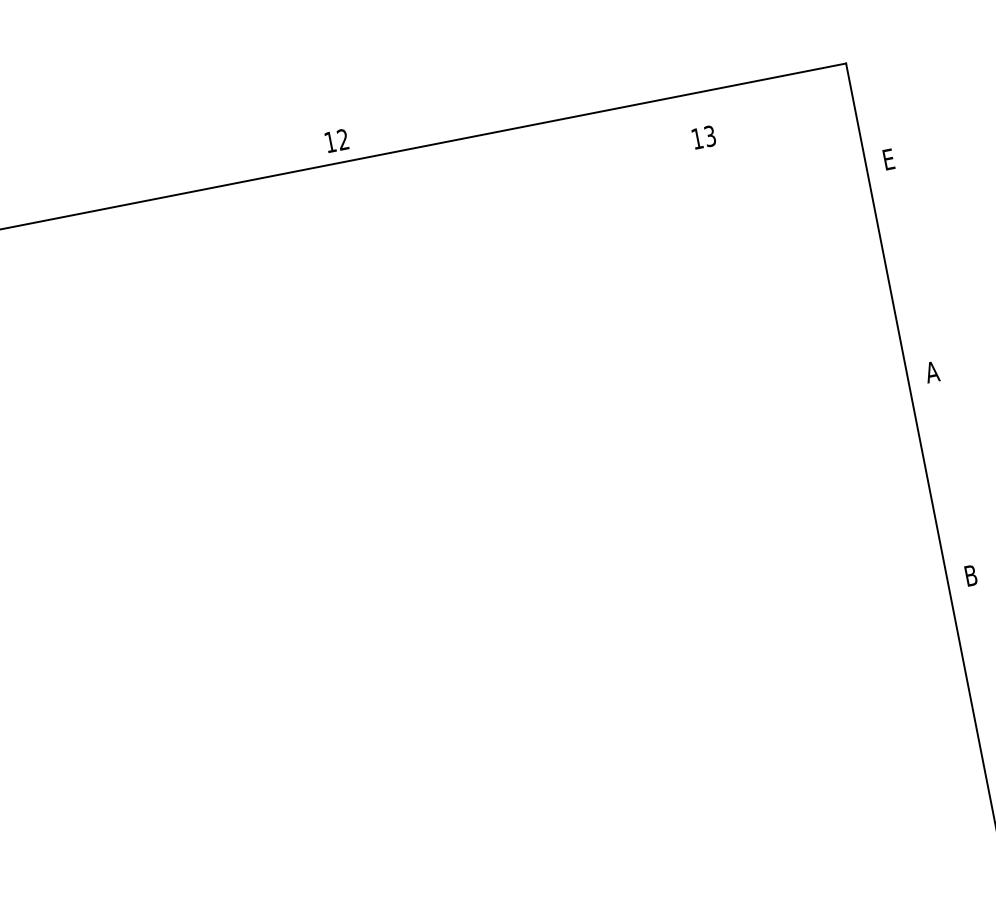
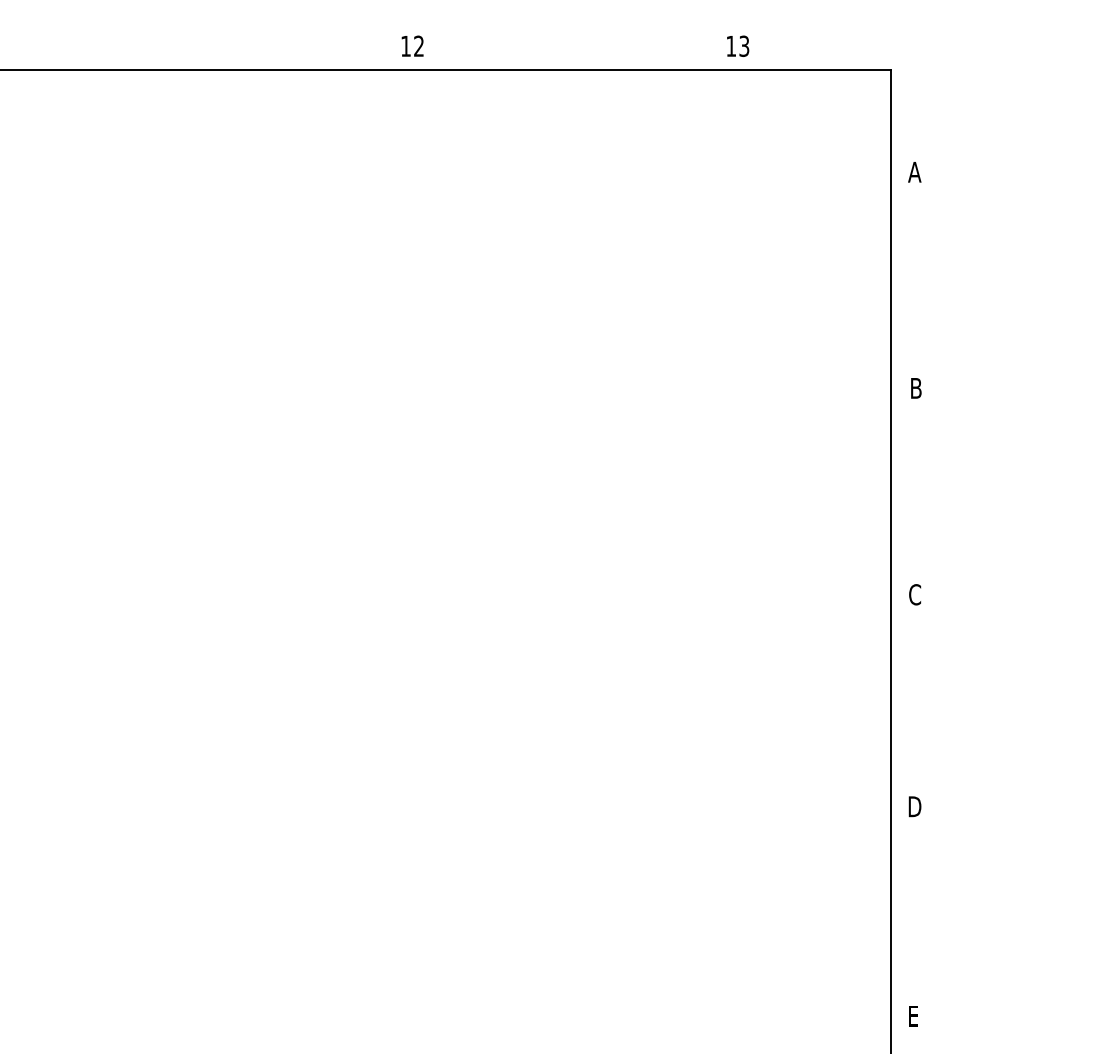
text: (704, 136) -> (738, 45), moved
text: (336, 140) -> (412, 45), moved
text: (888, 158) -> (914, 171), E -> A
text: (931, 372) -> (915, 388), A -> B
text: (971, 575) -> (915, 594), B -> C

